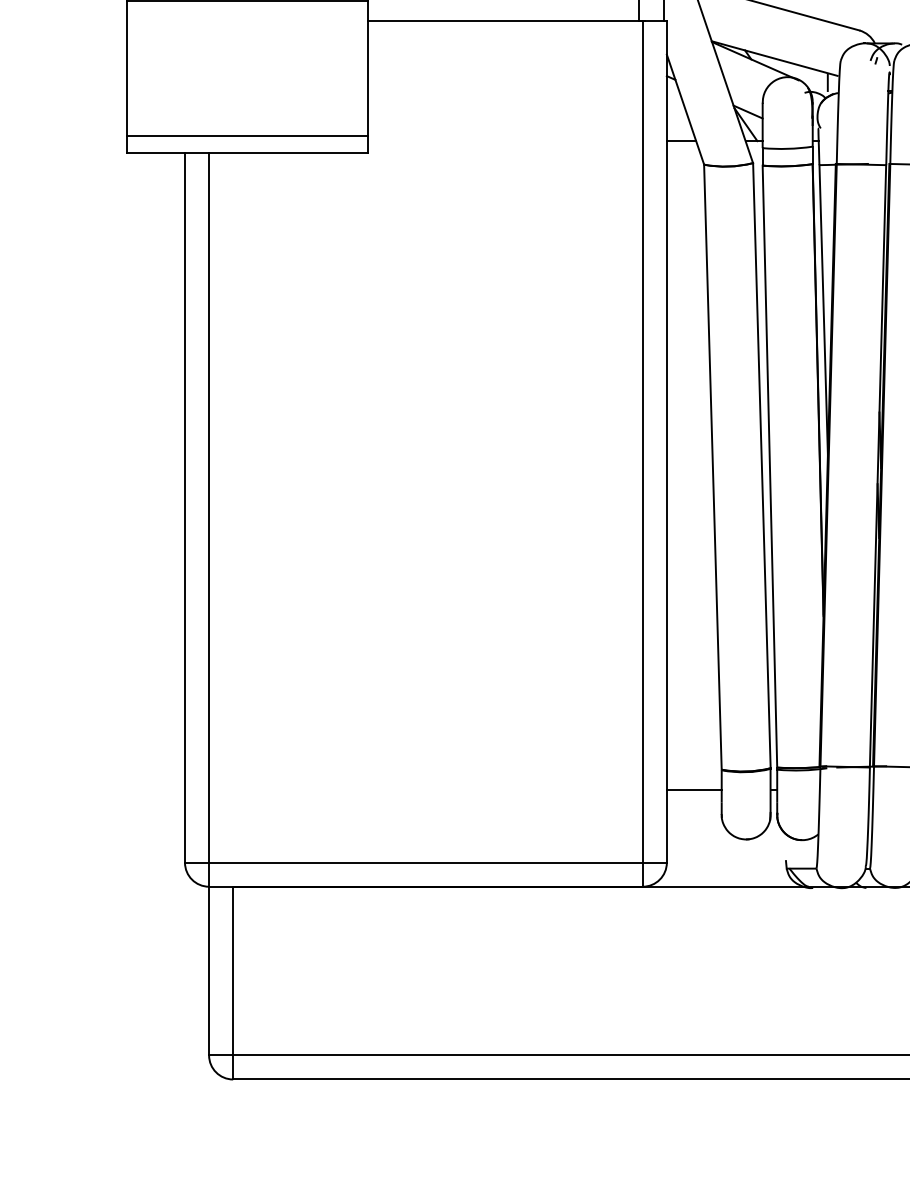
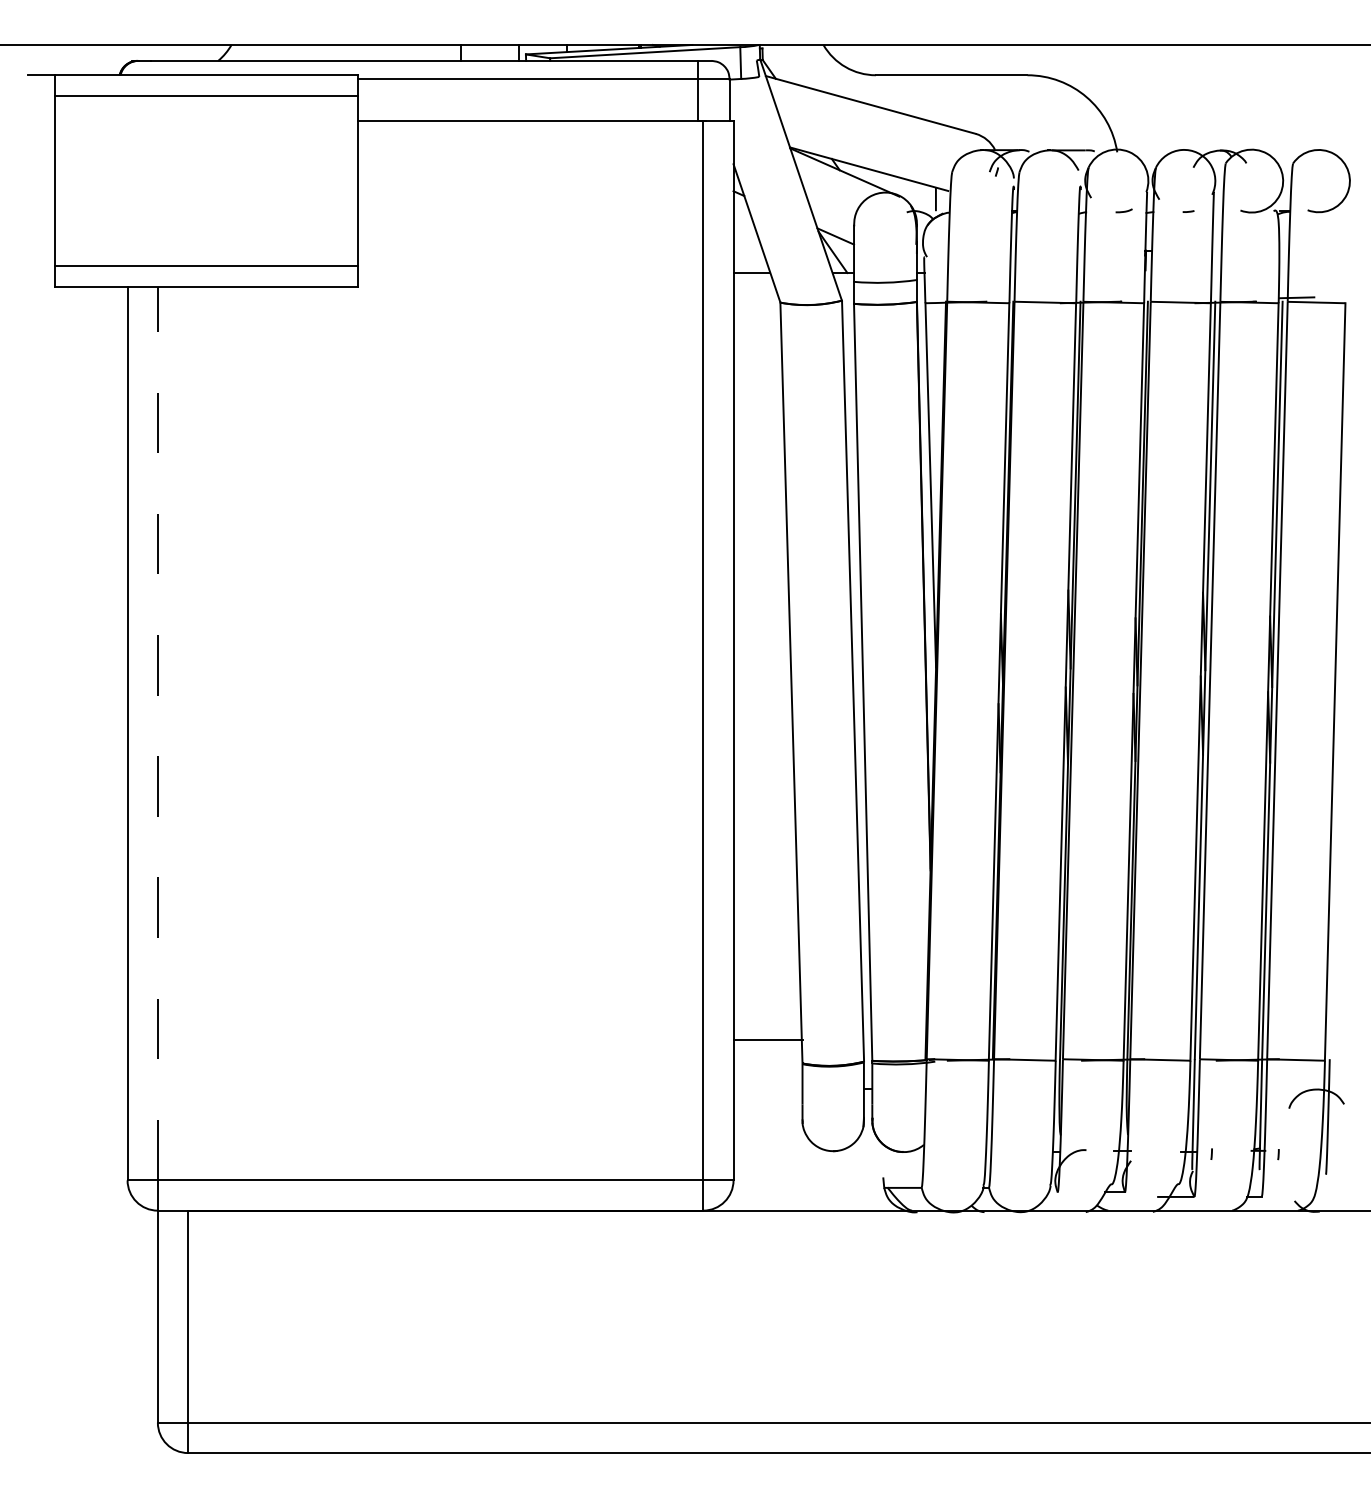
line: (208, 507) -> (157, 733), solid -> dashed
line: (693, 790) -> (767, 1040), moved

